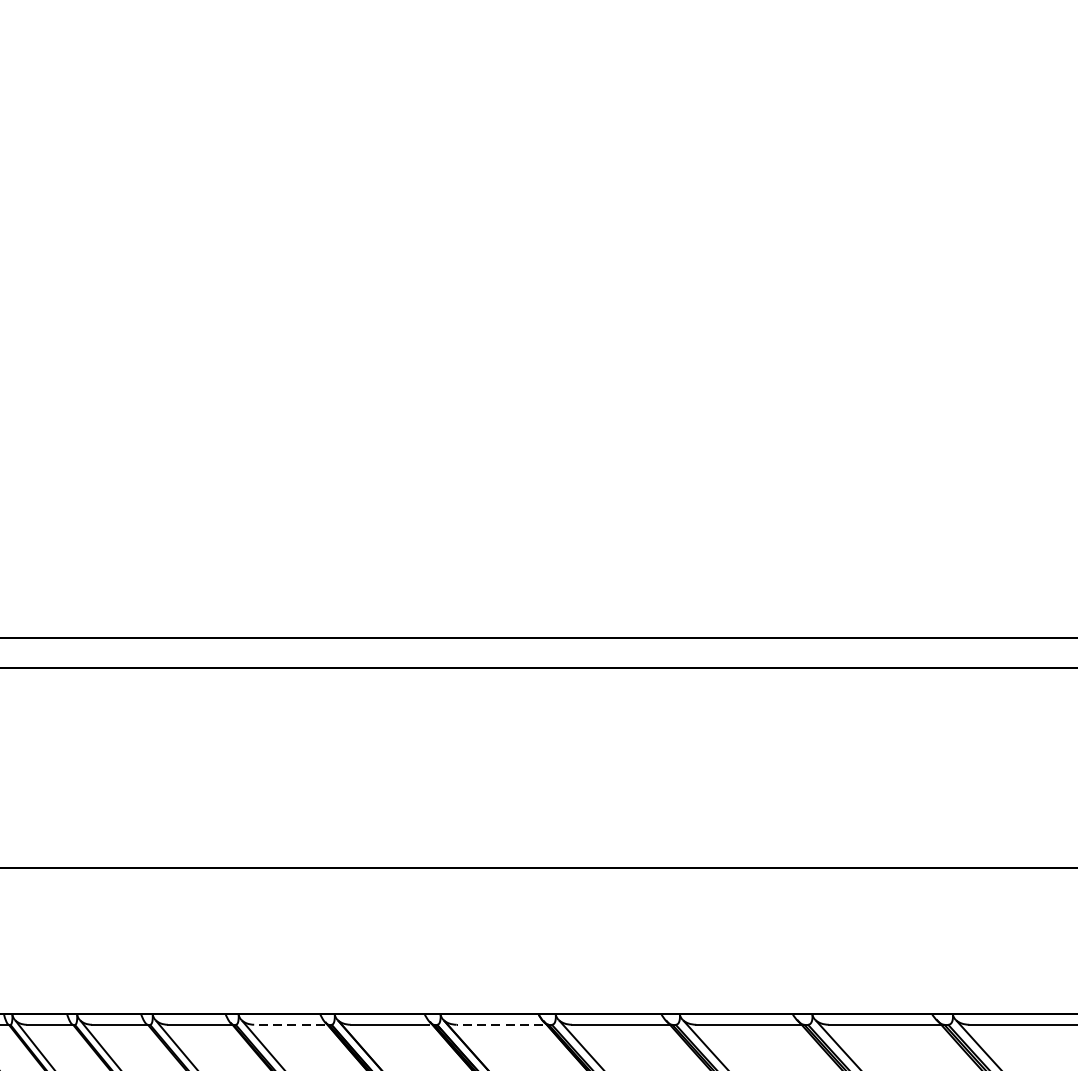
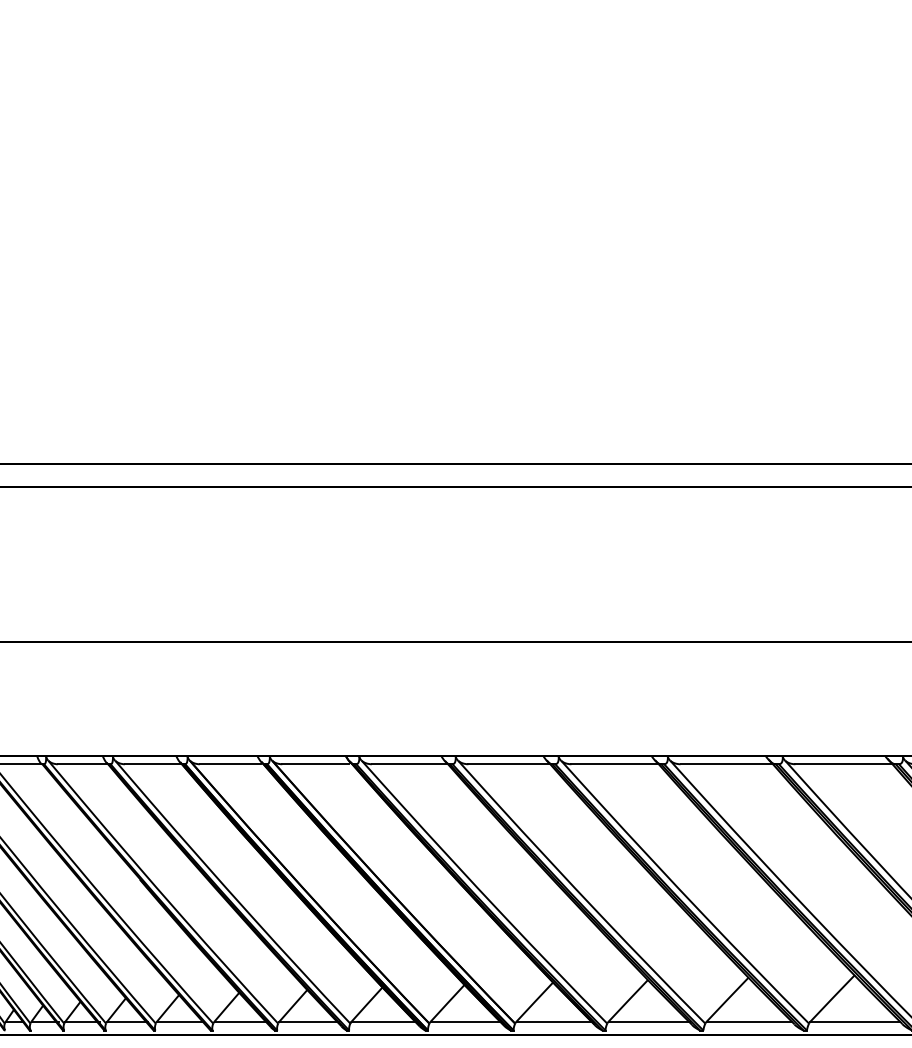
line: (288, 1025) -> (151, 764), dashed -> solid
line: (499, 1025) -> (315, 764), dashed -> solid

